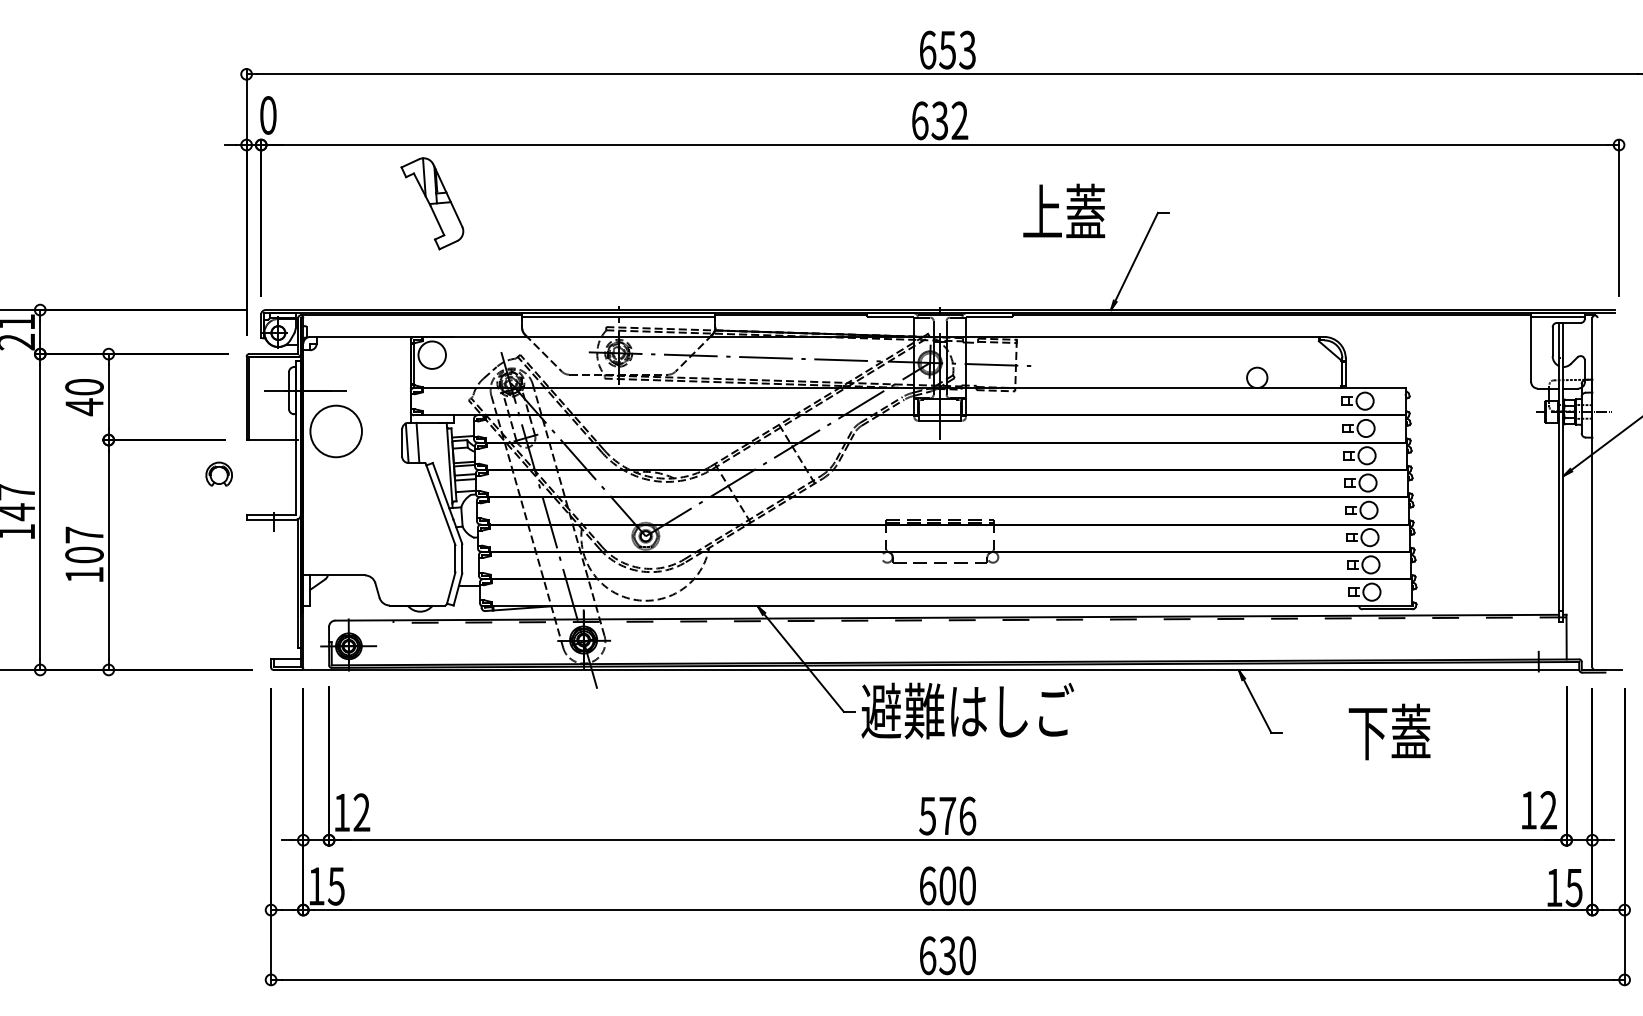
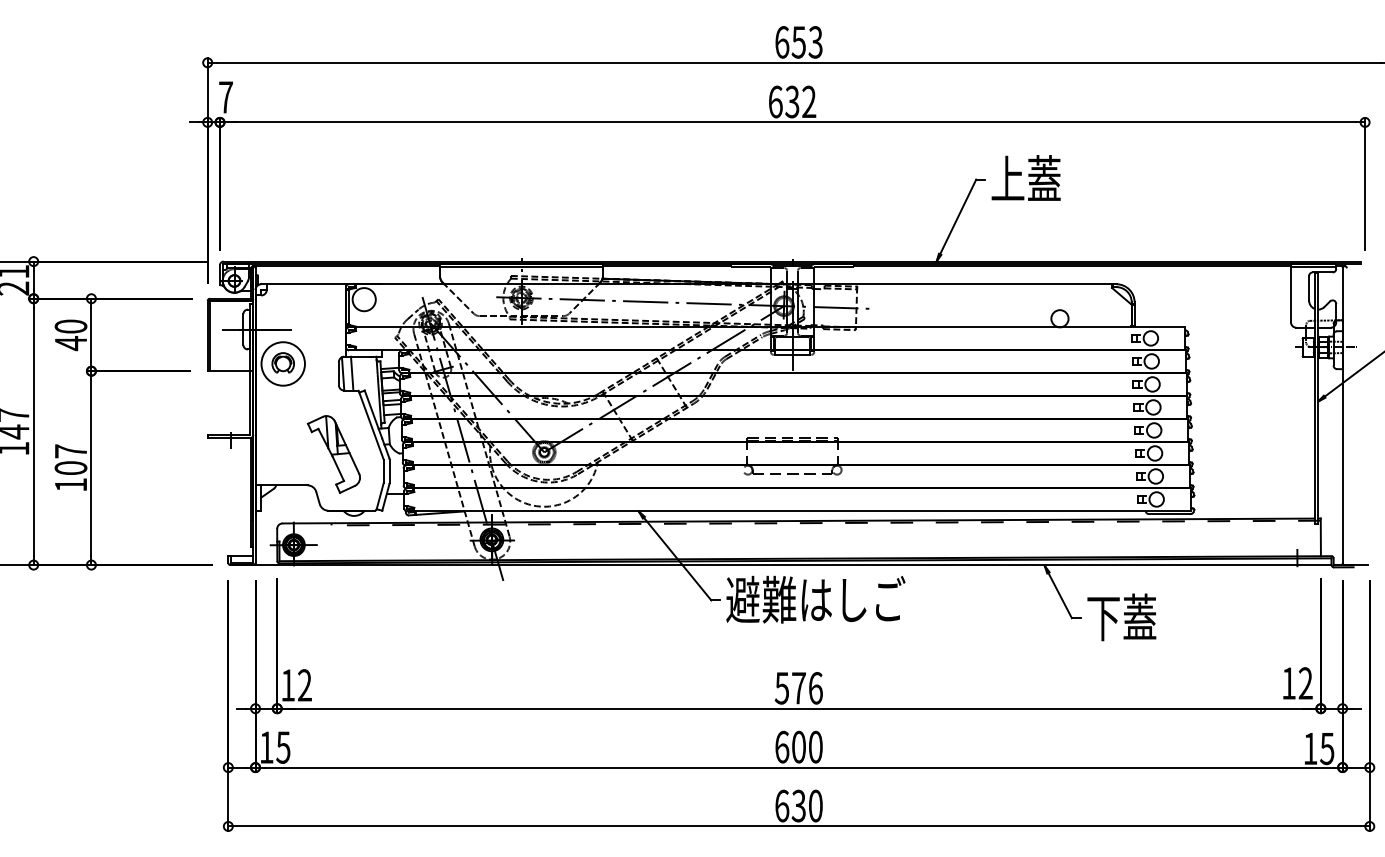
text: (268, 115) -> (226, 97), 0 -> 7
part: (432, 203) -> (334, 454), moved
text: (1064, 210) -> (1026, 177), moved
part: (218, 473) -> (282, 362), moved
text: (1389, 731) -> (1121, 616), moved

